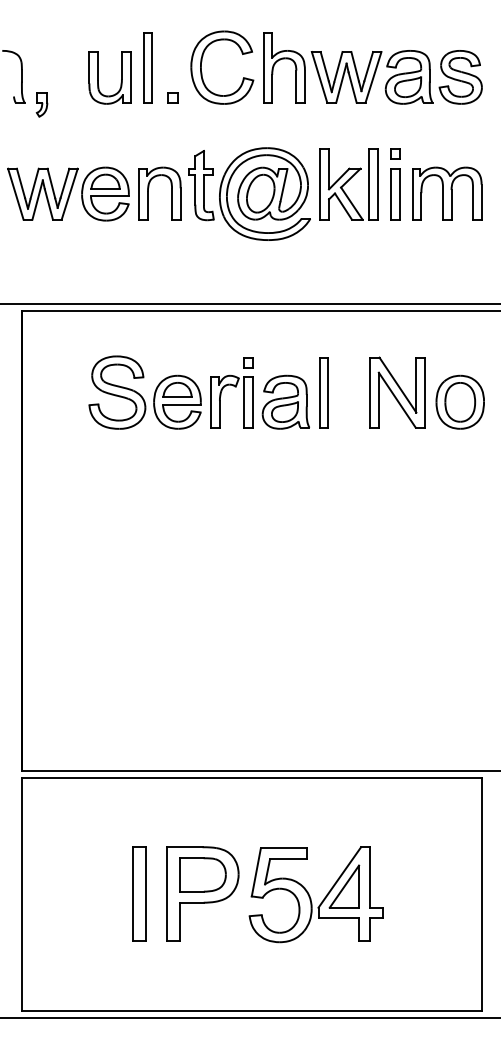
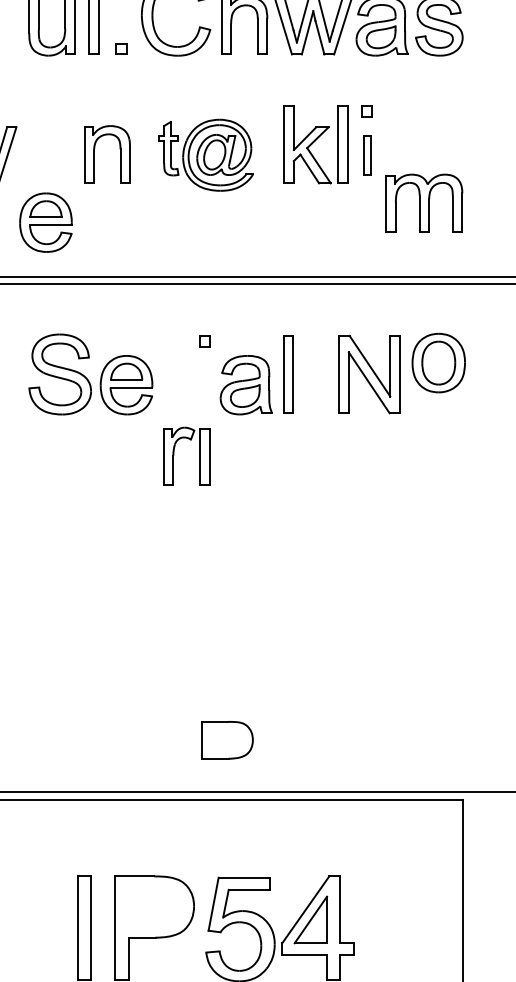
part: (105, 193) -> (45, 221), moved
part: (249, 193) -> (206, 154), size x0.7
part: (447, 193) -> (424, 203), moved
part: (395, 194) -> (367, 155), size x0.7
part: (220, 401) -> (174, 456), moved
part: (459, 401) -> (437, 362), moved
part: (202, 874) -> (227, 739), moved

